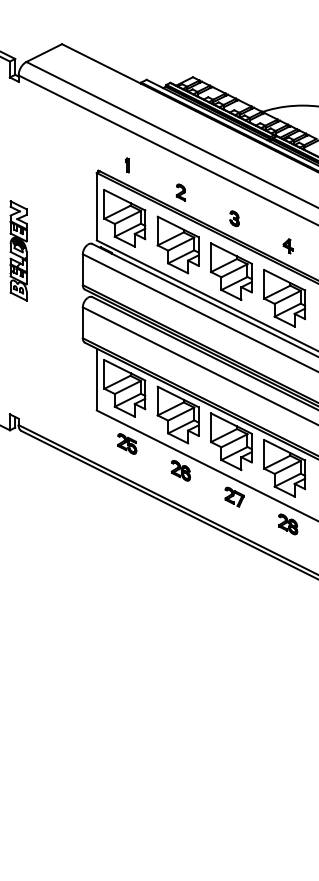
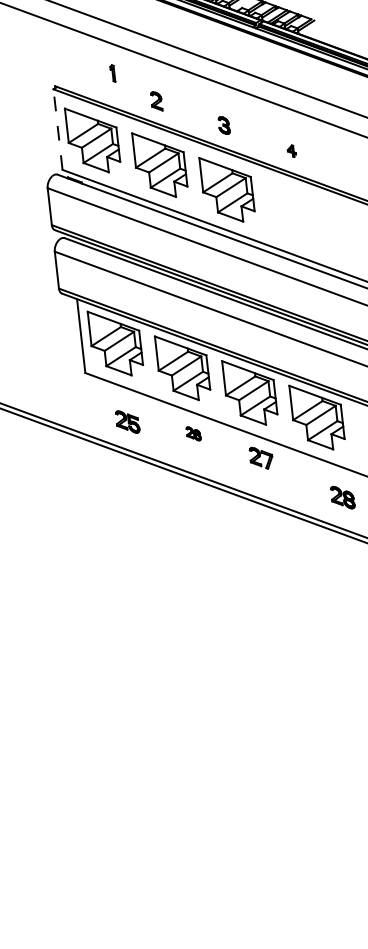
part: (126, 165) -> (111, 73), moved
line: (96, 206) -> (57, 129), solid -> dashed
part: (287, 246) -> (291, 151), size x0.7
part: (284, 298) -> (294, 214), removed
part: (127, 443) -> (127, 421), moved
part: (180, 470) -> (193, 433), size x0.6
part: (288, 524) -> (343, 497), moved

